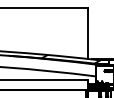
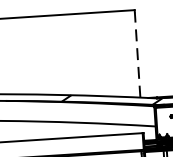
line: (87, 34) -> (137, 55), solid -> dashed

